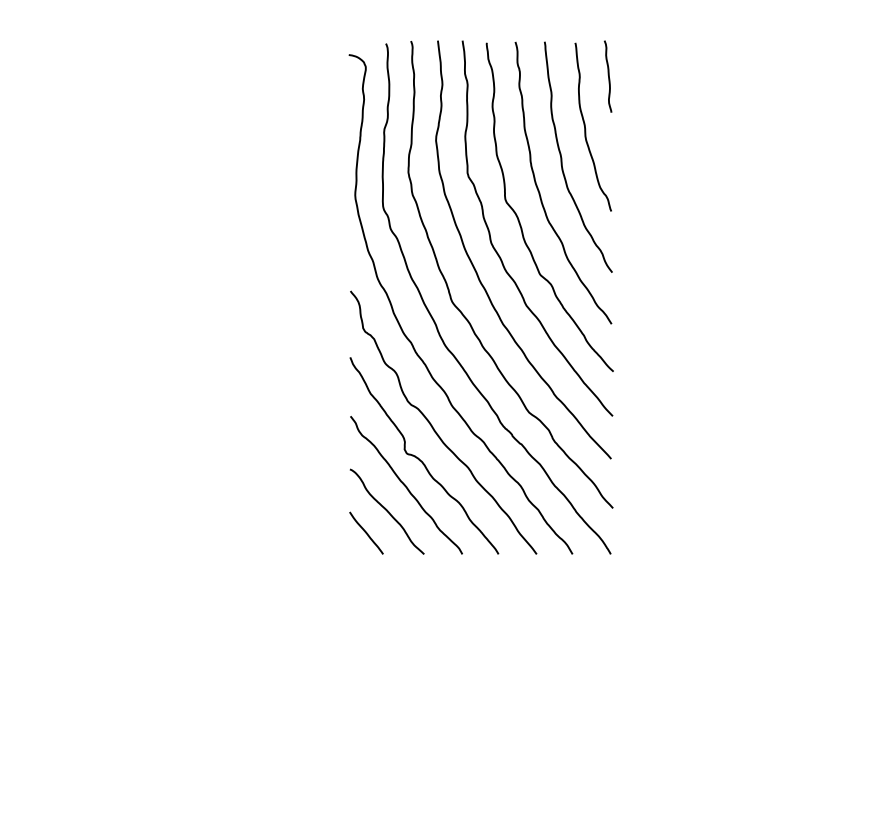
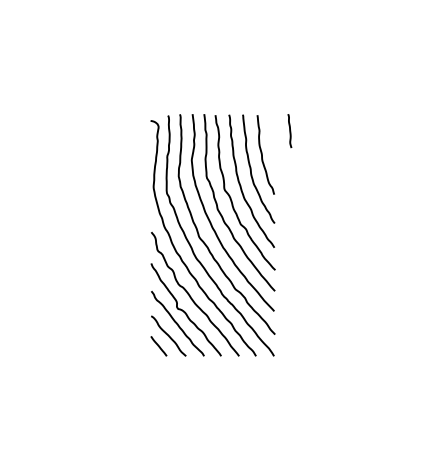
line: (607, 77) -> (289, 131), moved

